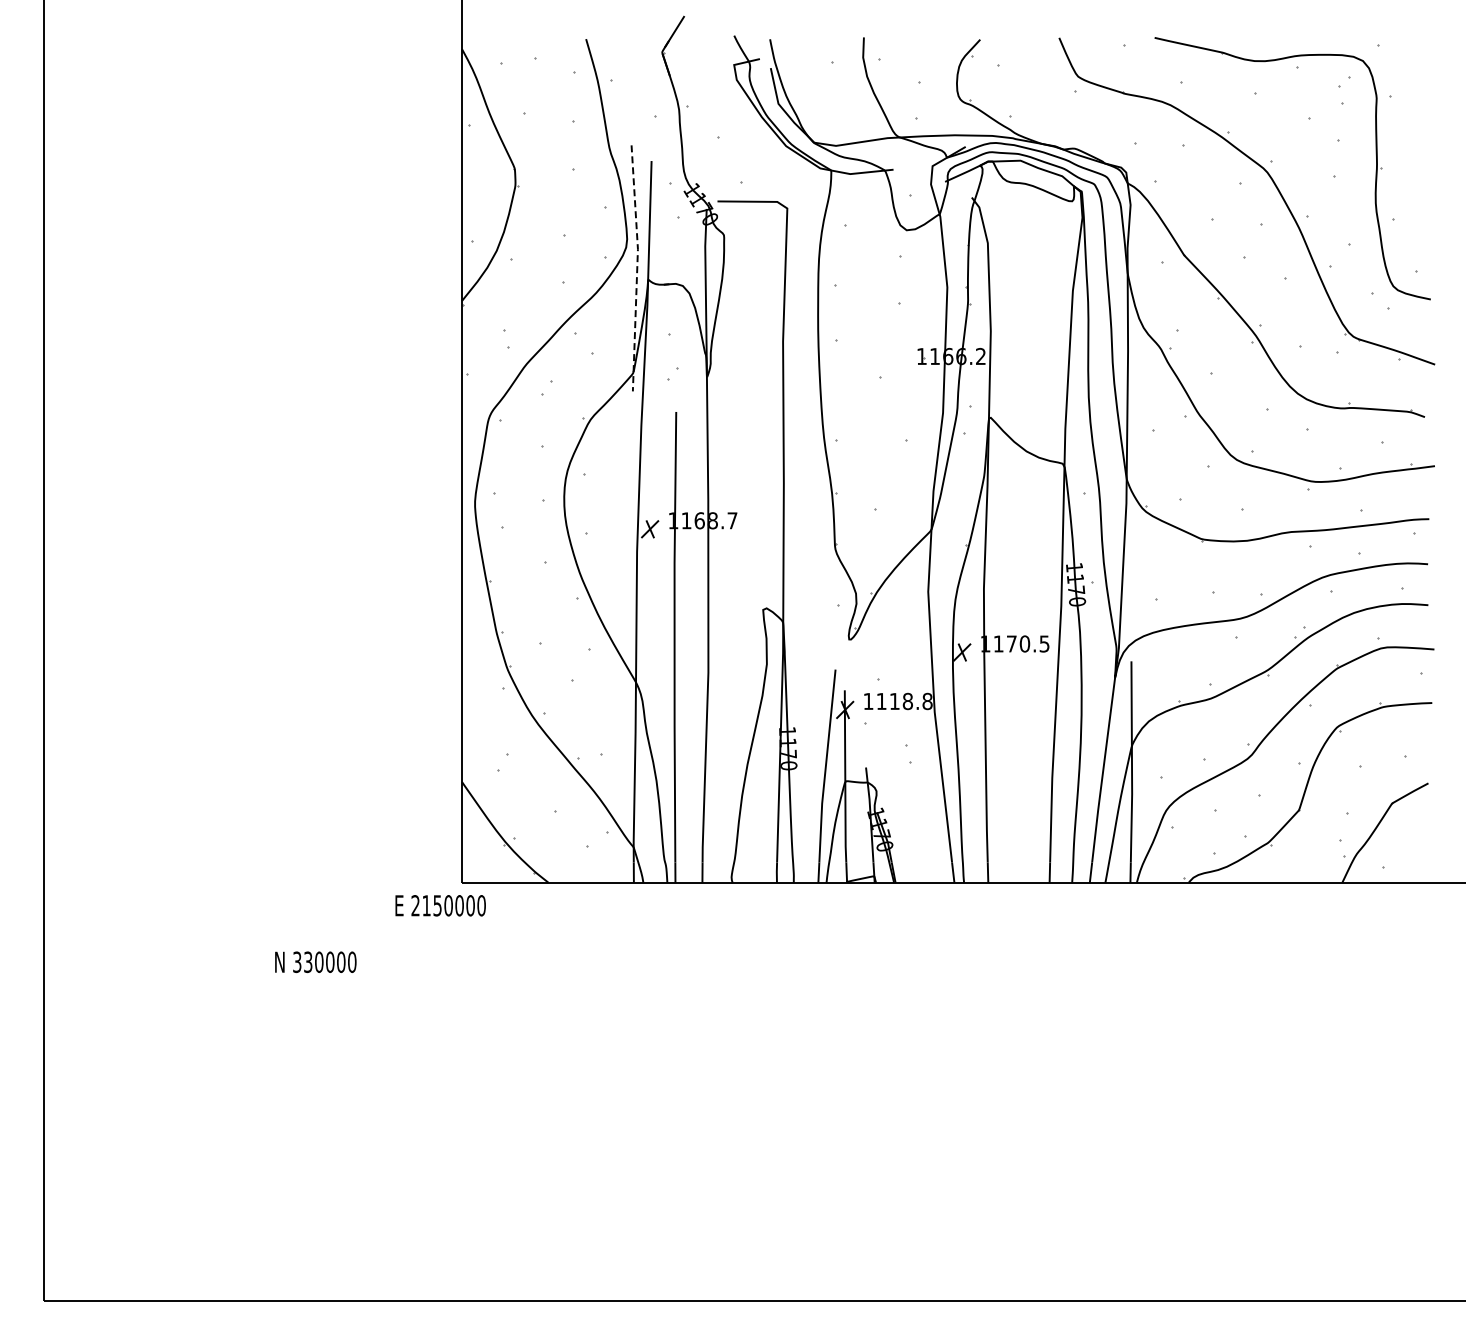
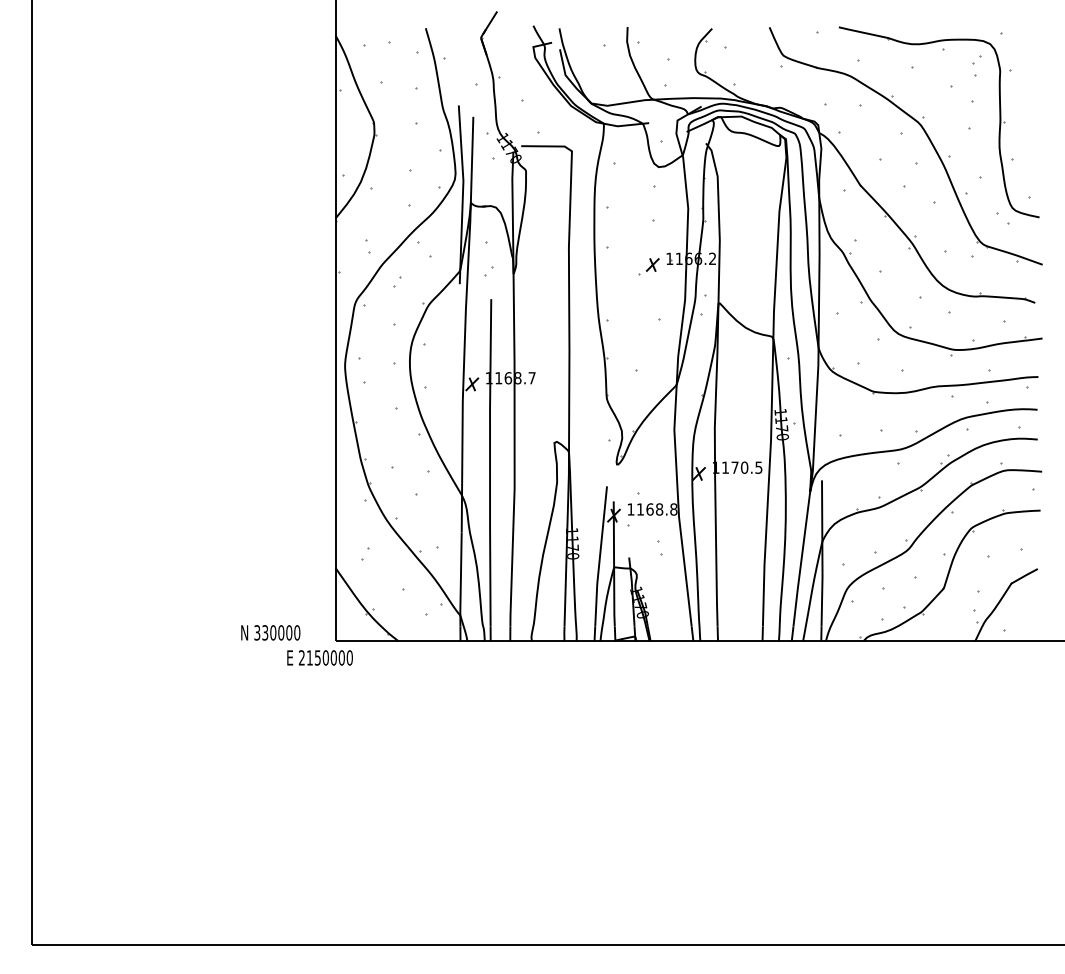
line: (637, 268) -> (463, 194), dashed -> solid
part: (898, 364) -> (652, 264), added
text: (894, 701) -> (649, 509), 1118.8 -> 1168.8
text: (315, 961) -> (270, 632), moved

